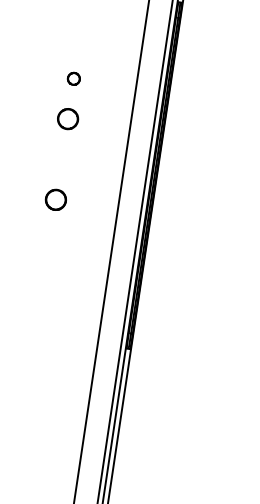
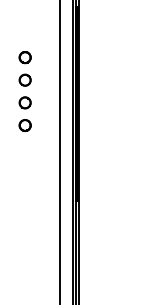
circle: (72, 78) -> (24, 57), size x1.67
circle: (60, 158) -> (24, 102), added

